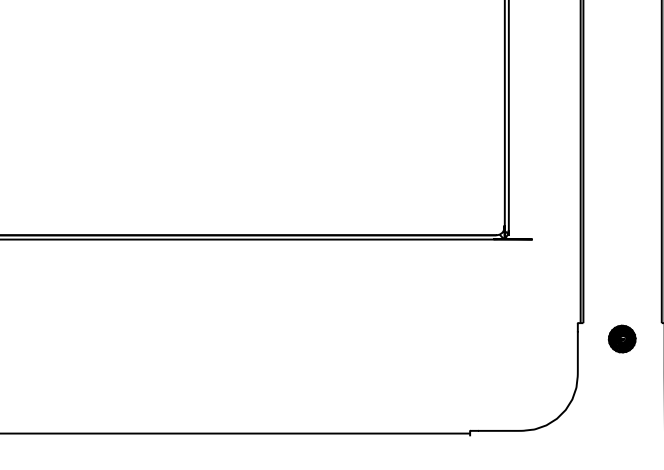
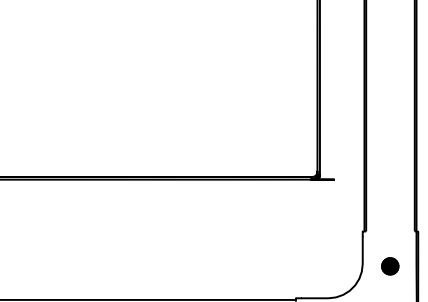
part: (622, 339) -> (390, 266), moved

